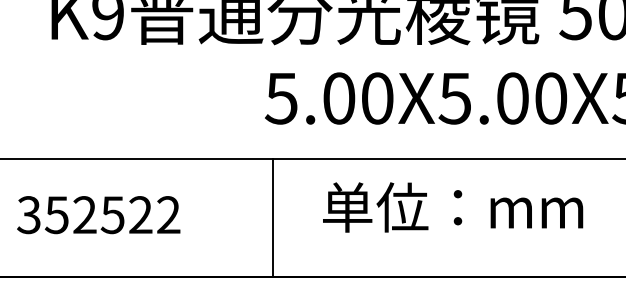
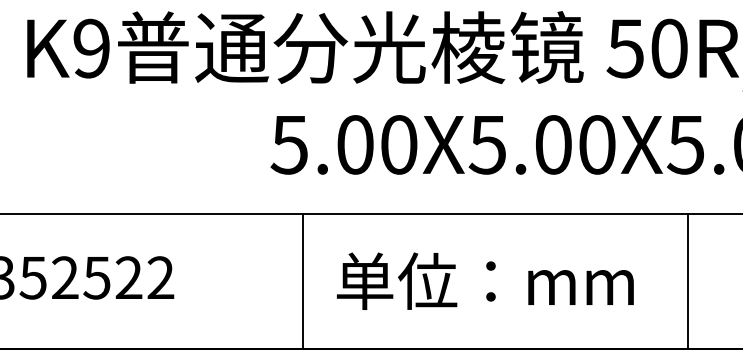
text: (453, 206) -> (485, 280), moved
line: (273, 218) -> (303, 281), moved

